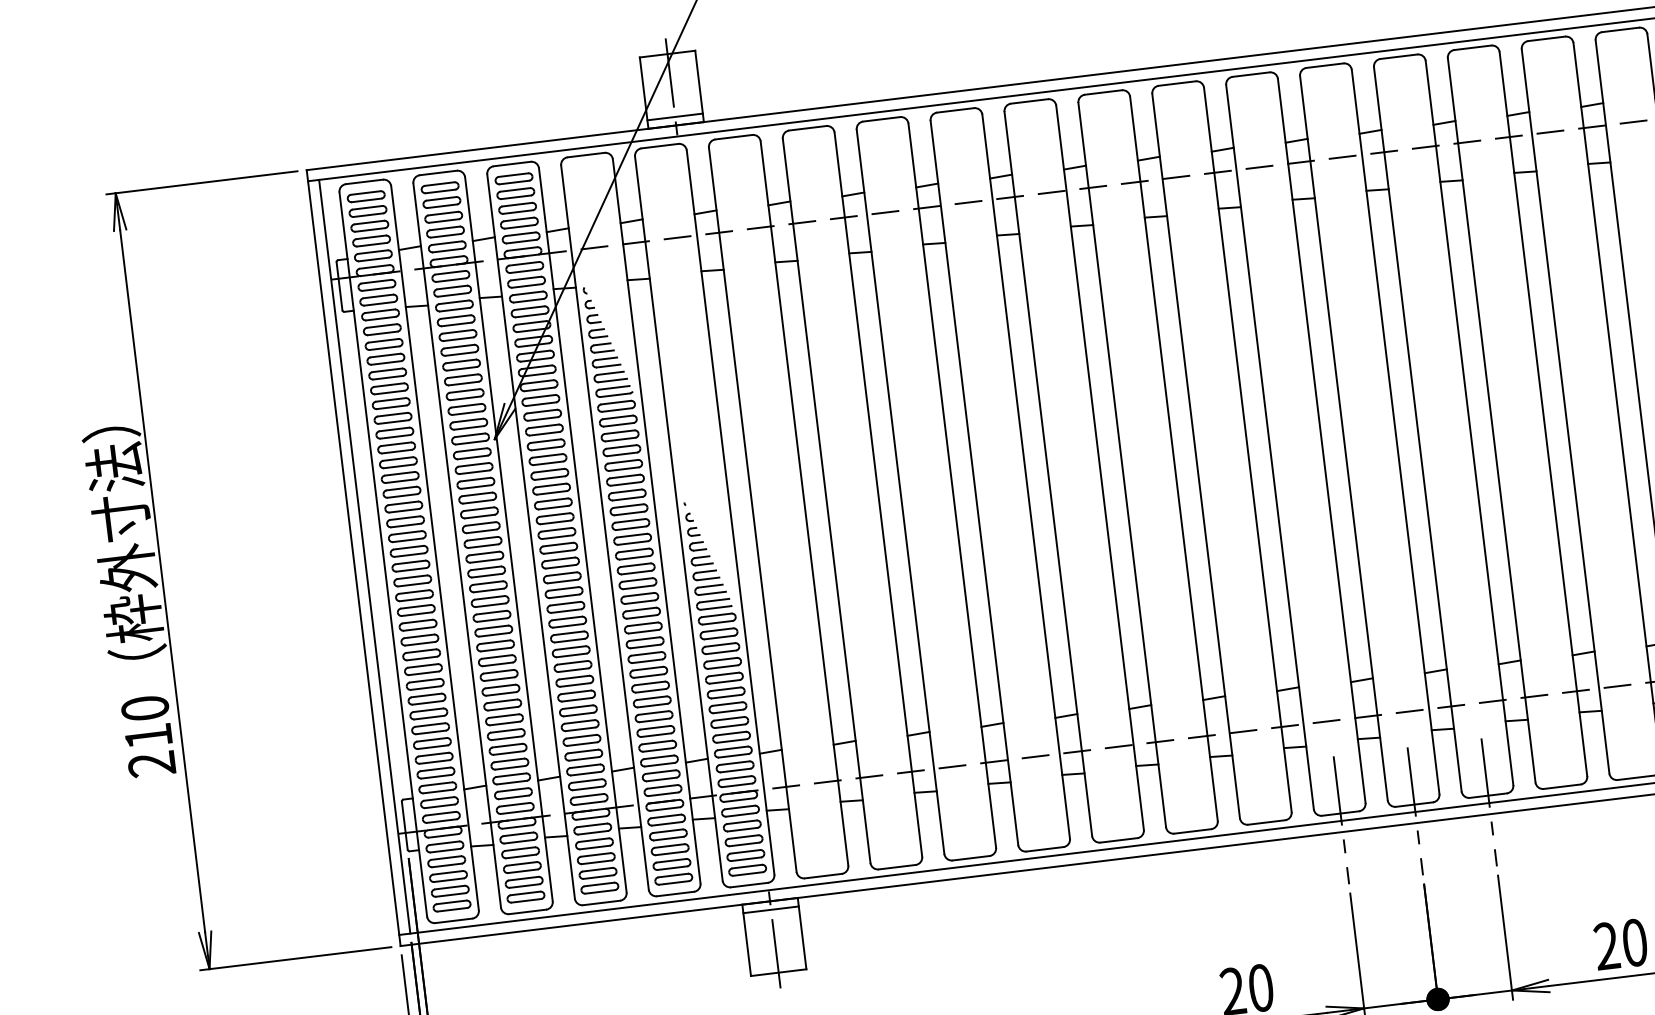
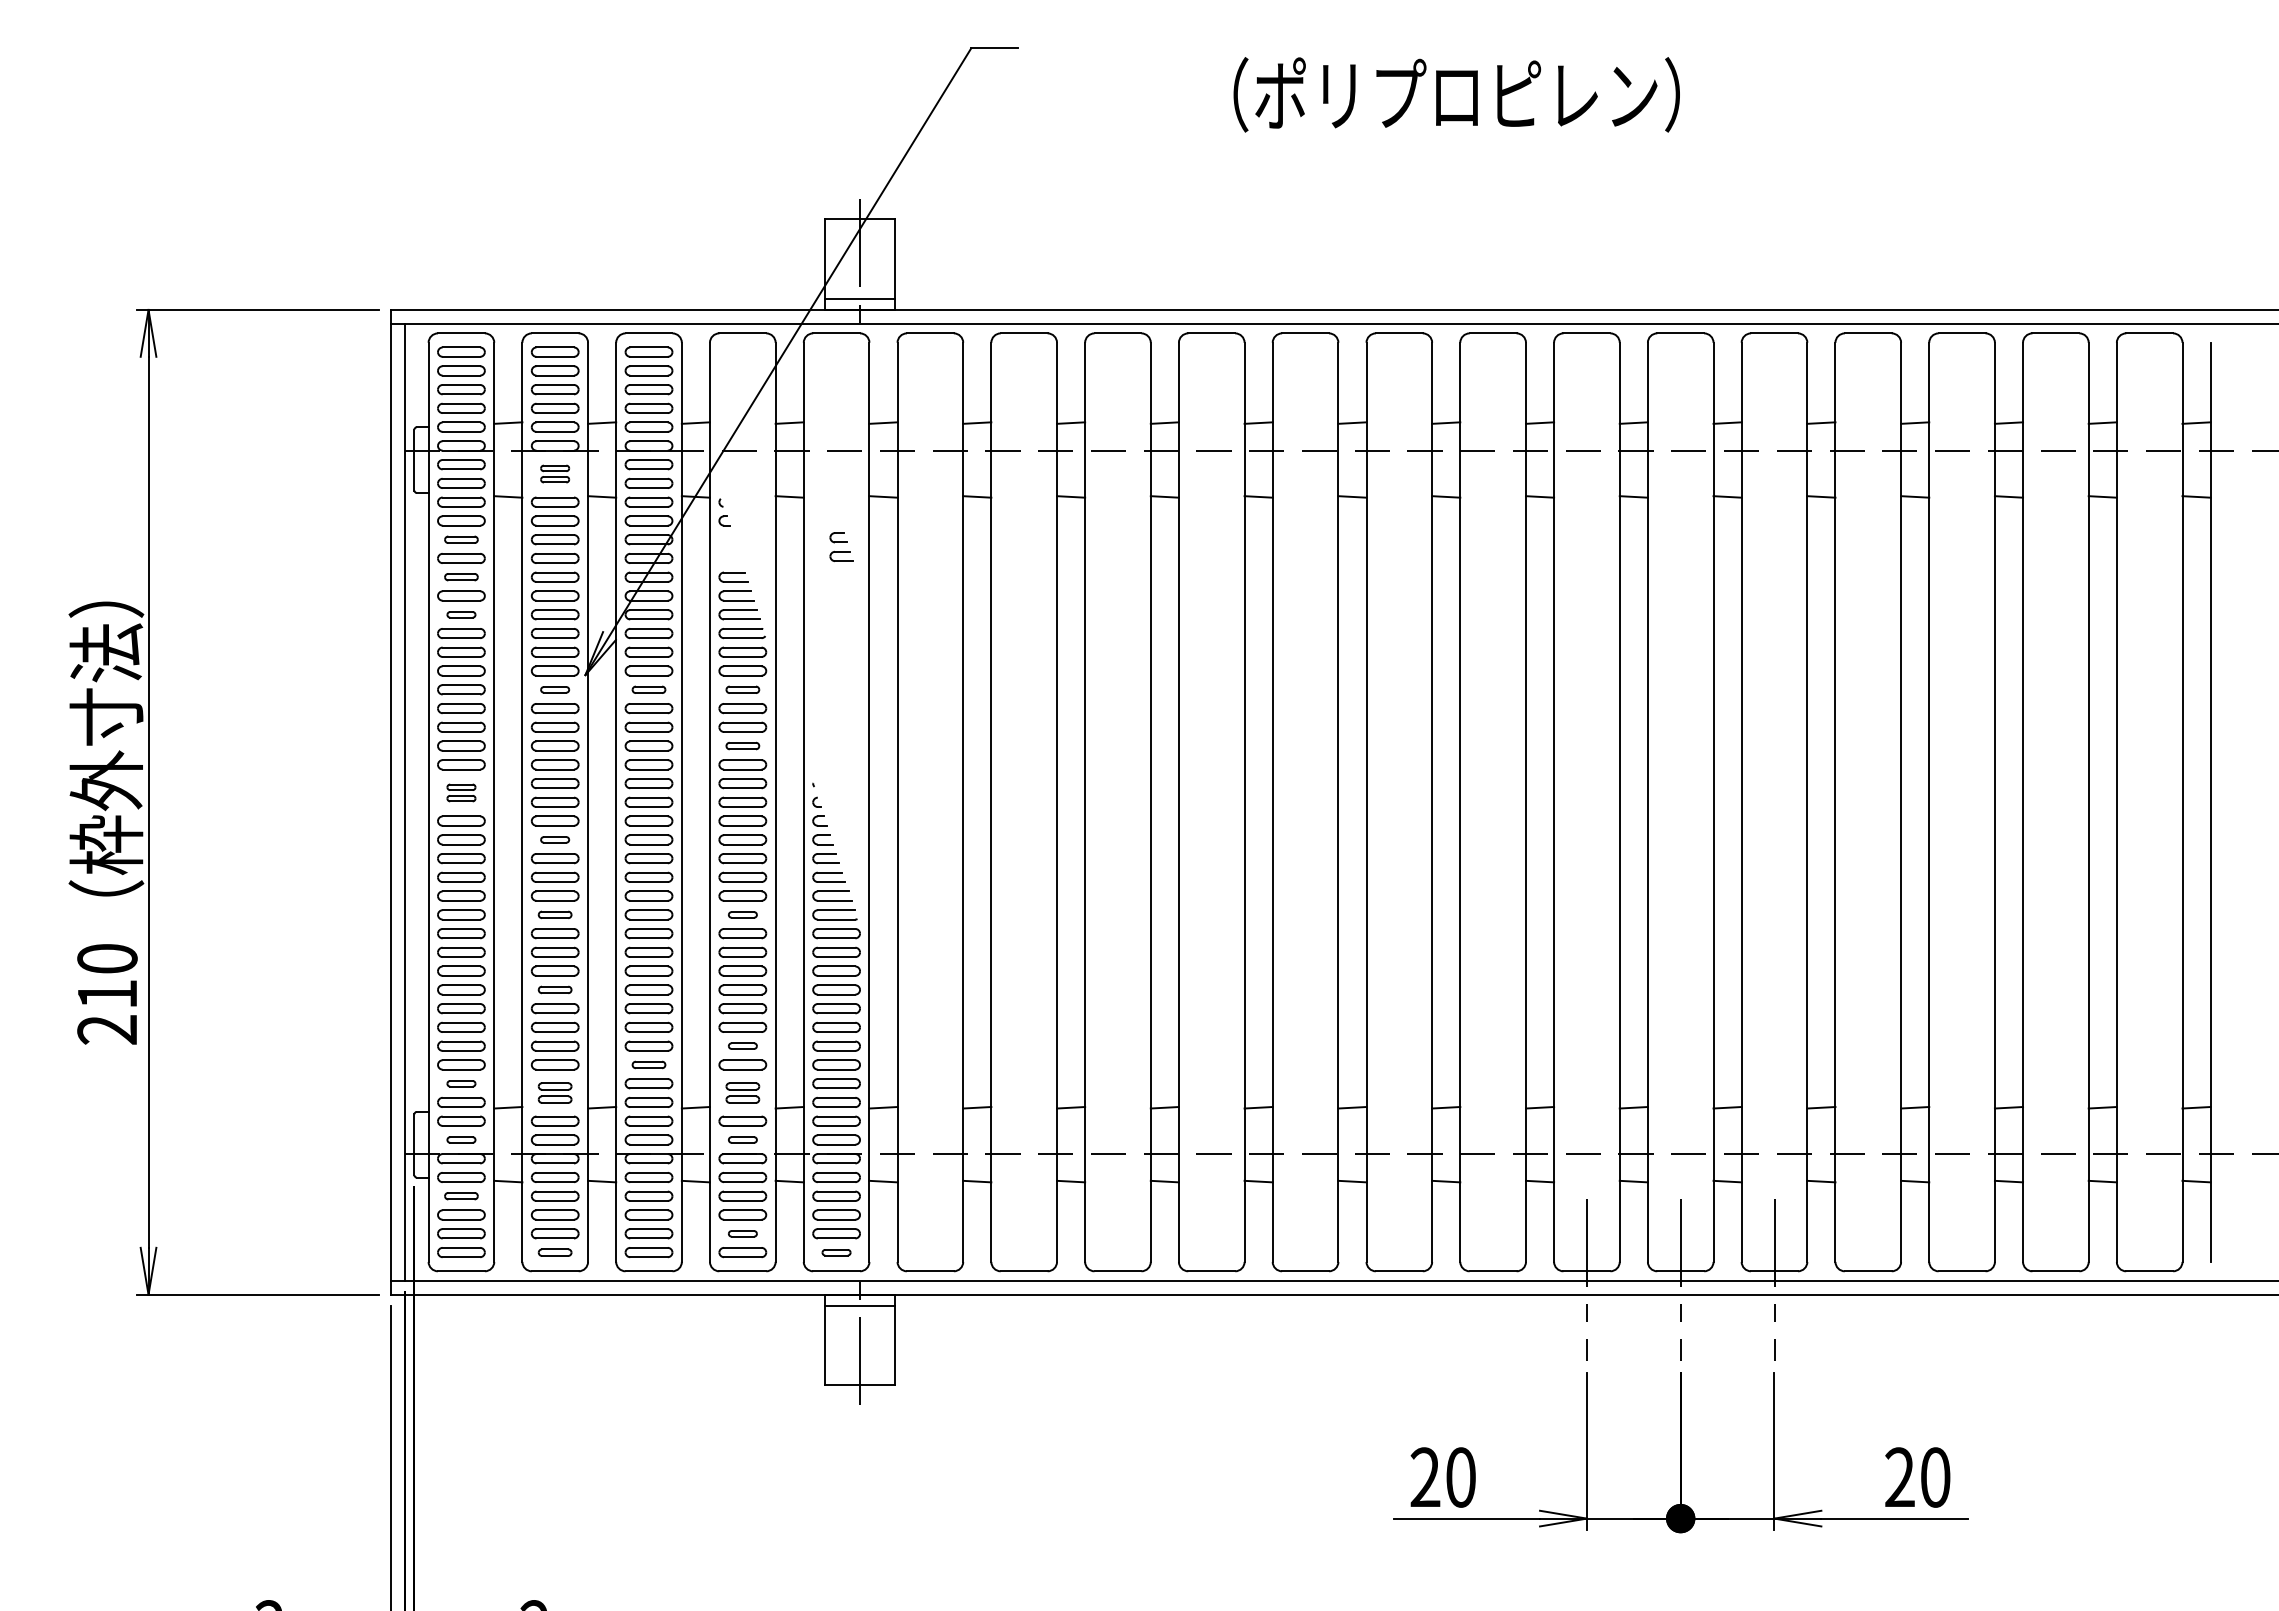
part: (451, 283) -> (554, 473), size x0.6
part: (596, 325) -> (841, 546), moved
part: (384, 344) -> (461, 539), size x0.7
part: (387, 373) -> (461, 576), size x0.7
part: (391, 403) -> (461, 614), size x0.6
part: (619, 435) -> (742, 689), size x0.7
part: (545, 444) -> (648, 689), size x0.7
part: (471, 453) -> (554, 689), size x0.6
part: (625, 479) -> (742, 745), size x0.7
part: (408, 543) -> (461, 792), size x0.6
part: (486, 571) -> (554, 839), size x0.6
part: (641, 612) -> (742, 914), size x0.6
part: (493, 630) -> (554, 914), size x0.7
part: (500, 689) -> (554, 989), size x0.7
part: (653, 716) -> (742, 1045), size x0.6
part: (581, 740) -> (648, 1064), size x0.7
part: (658, 753) -> (742, 1092), size x0.7
part: (510, 771) -> (554, 1092), size x0.7
part: (436, 772) -> (461, 1083), size x0.6
part: (662, 790) -> (742, 1139), size x0.6
part: (441, 817) -> (461, 1139), size x0.6
part: (446, 861) -> (461, 1195), size x0.7
part: (671, 864) -> (742, 1233), size x0.6
part: (747, 870) -> (836, 1252), size x0.6
part: (525, 897) -> (554, 1252), size x0.7

